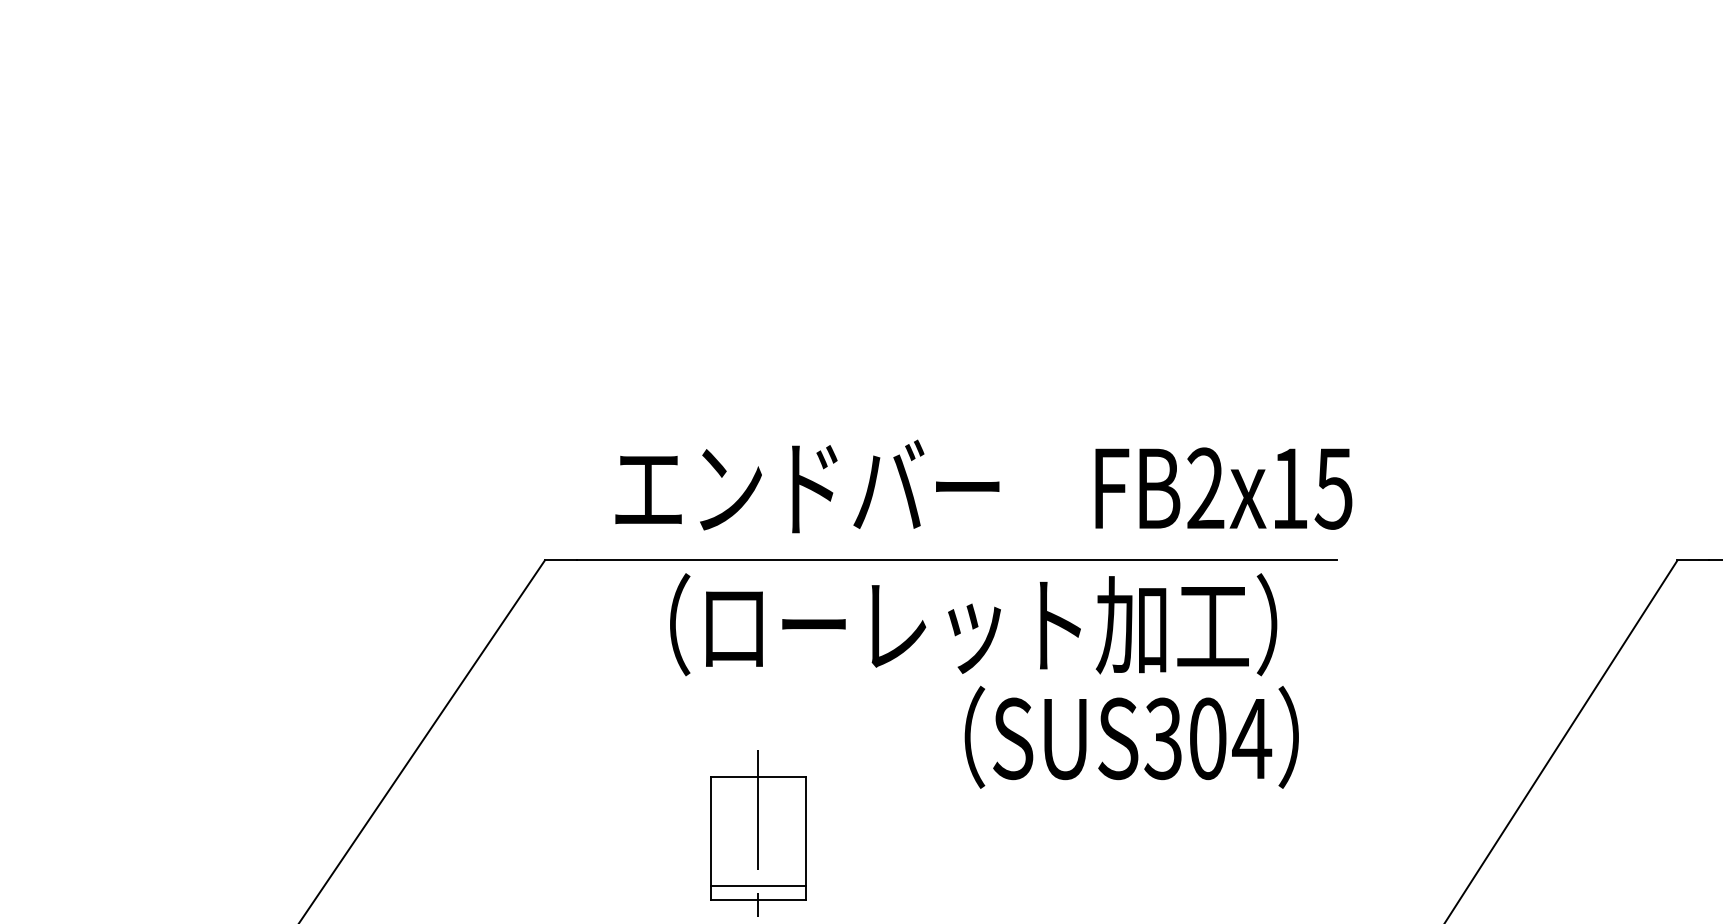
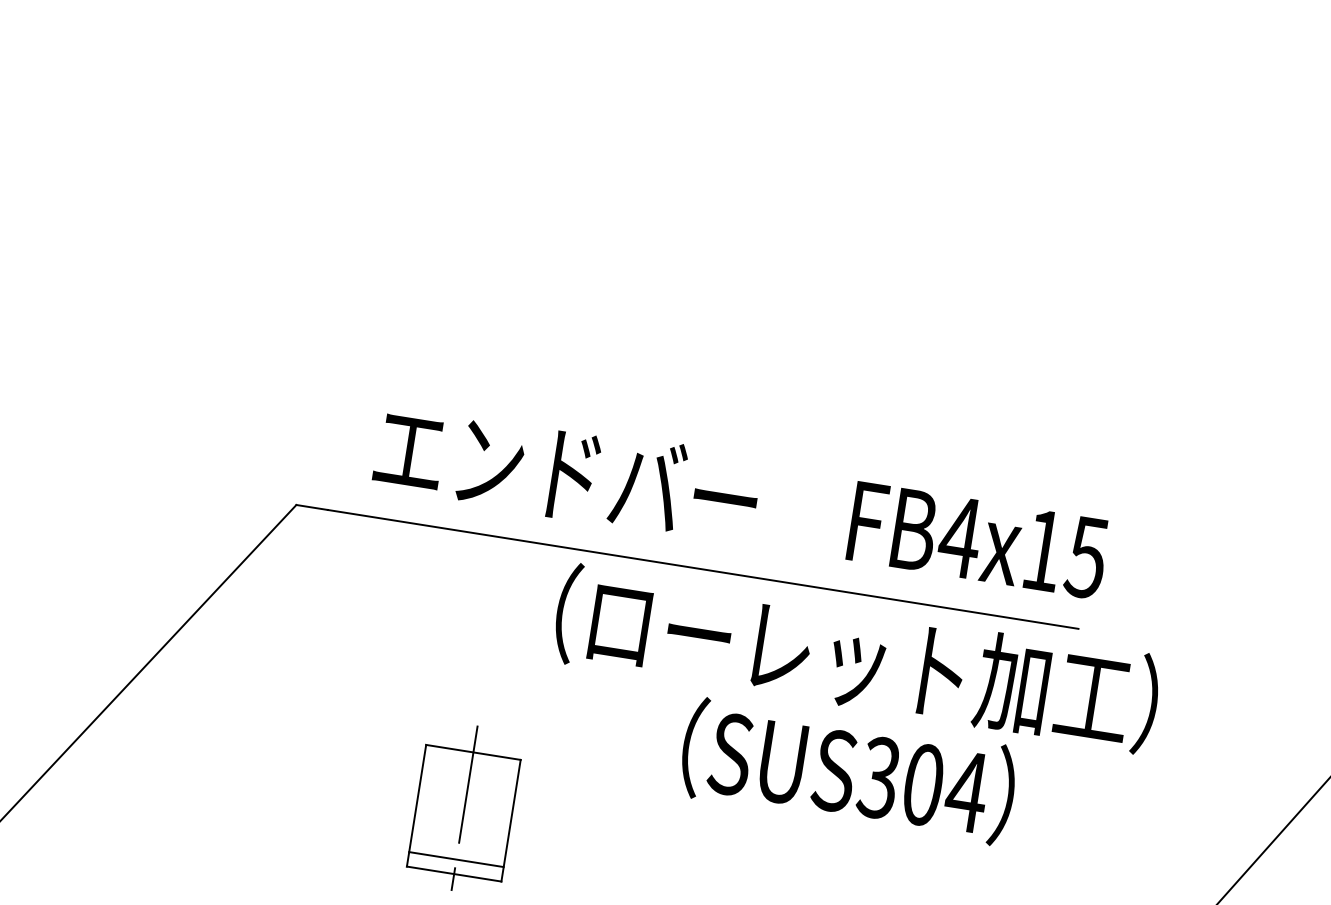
text: (1205, 487) -> (960, 536), FB2x15 -> FB4x15
text: (973, 624) -> (856, 658), moved

